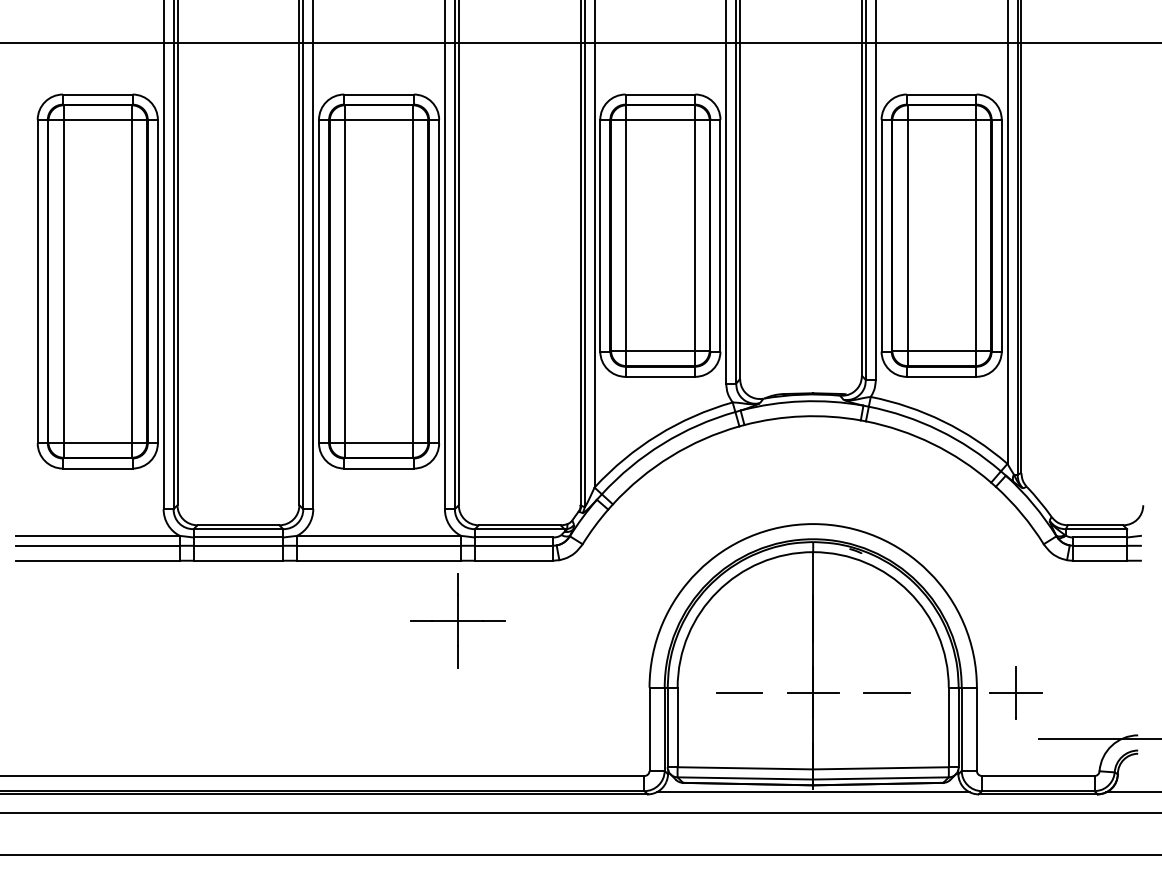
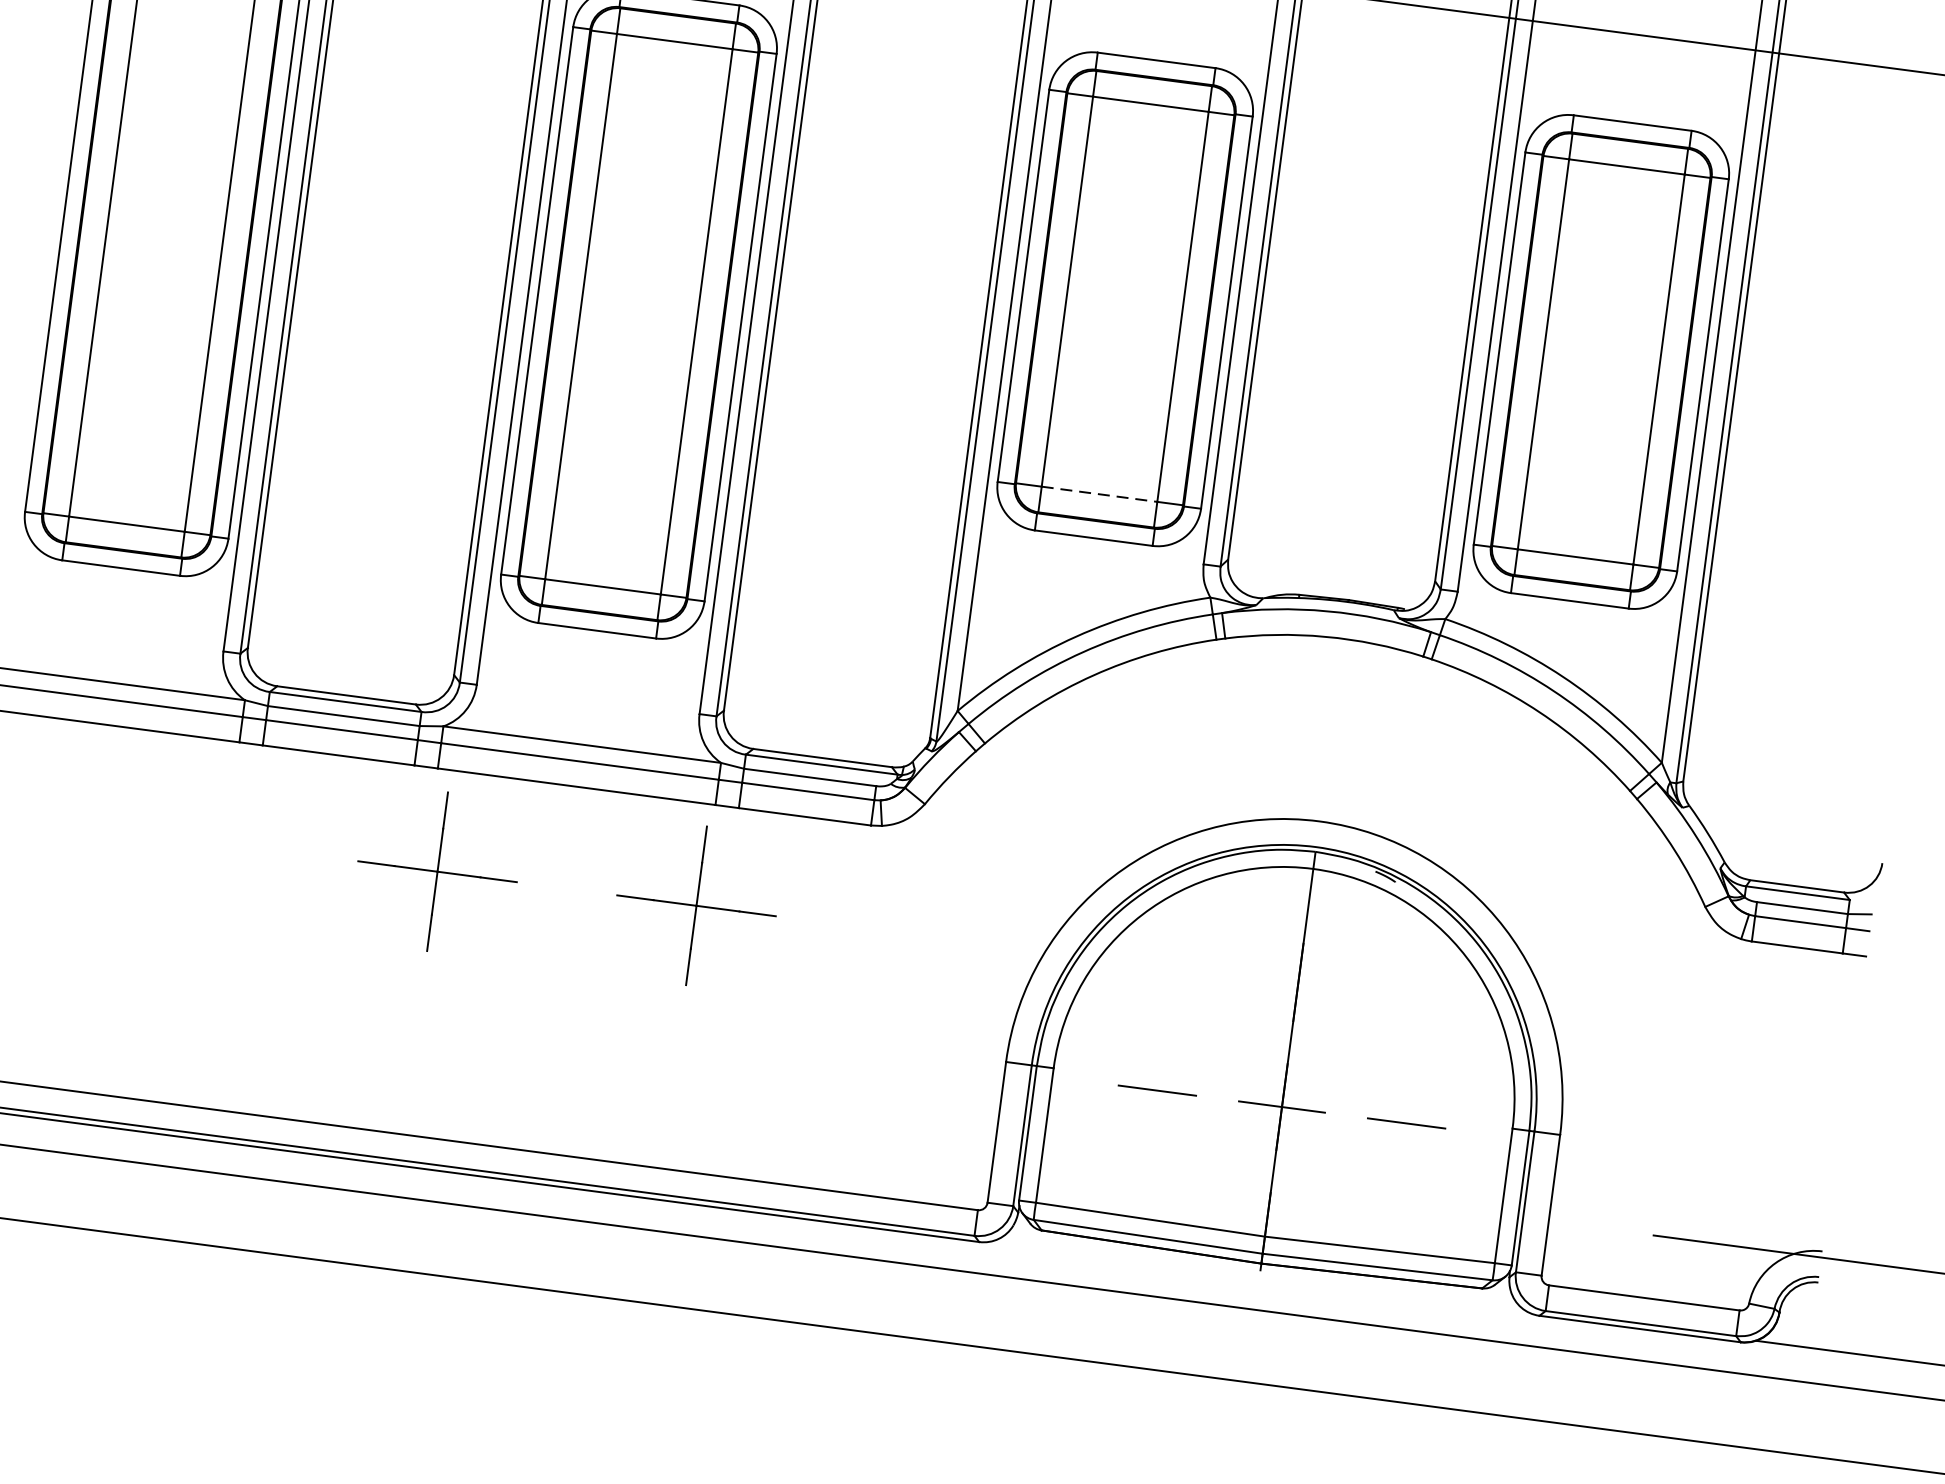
line: (660, 350) -> (1099, 493), solid -> dashed
part: (304, 620) -> (437, 871), added
part: (1015, 692) -> (1624, 1151), removed
line: (812, 792) -> (1258, 1275), removed

